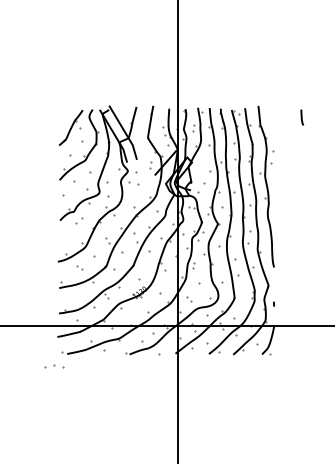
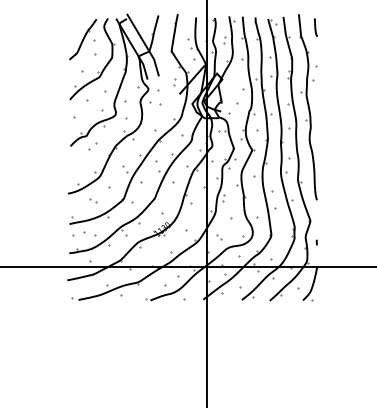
line: (301, 117) -> (315, 27), moved
part: (54, 366) -> (84, 233), moved

